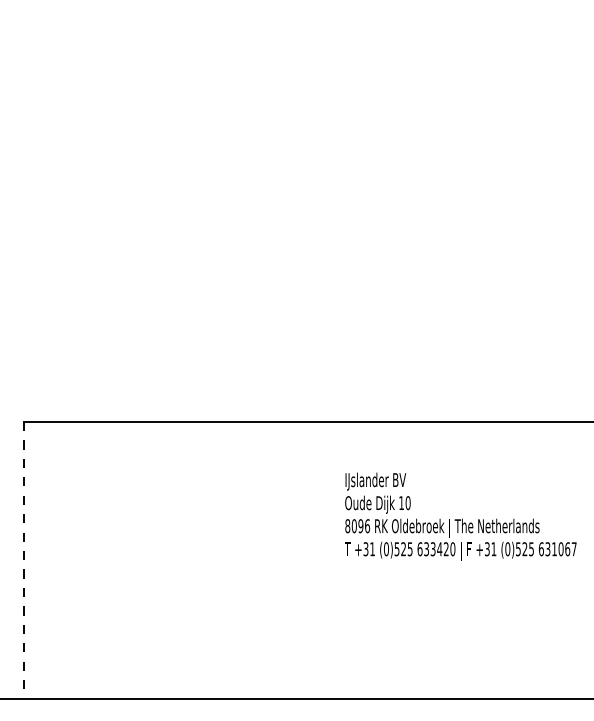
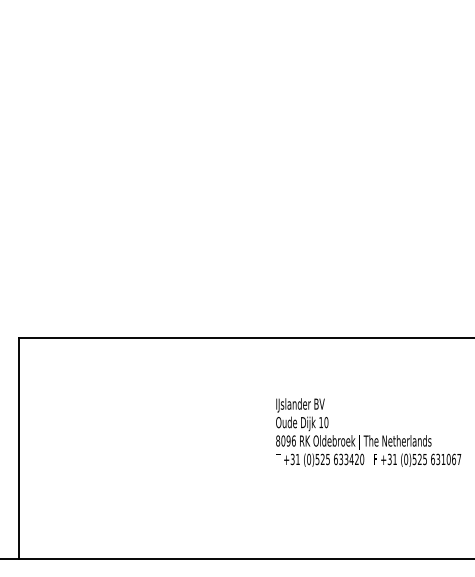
text: (460, 515) -> (368, 432), moved
line: (24, 560) -> (19, 448), dashed -> solid

